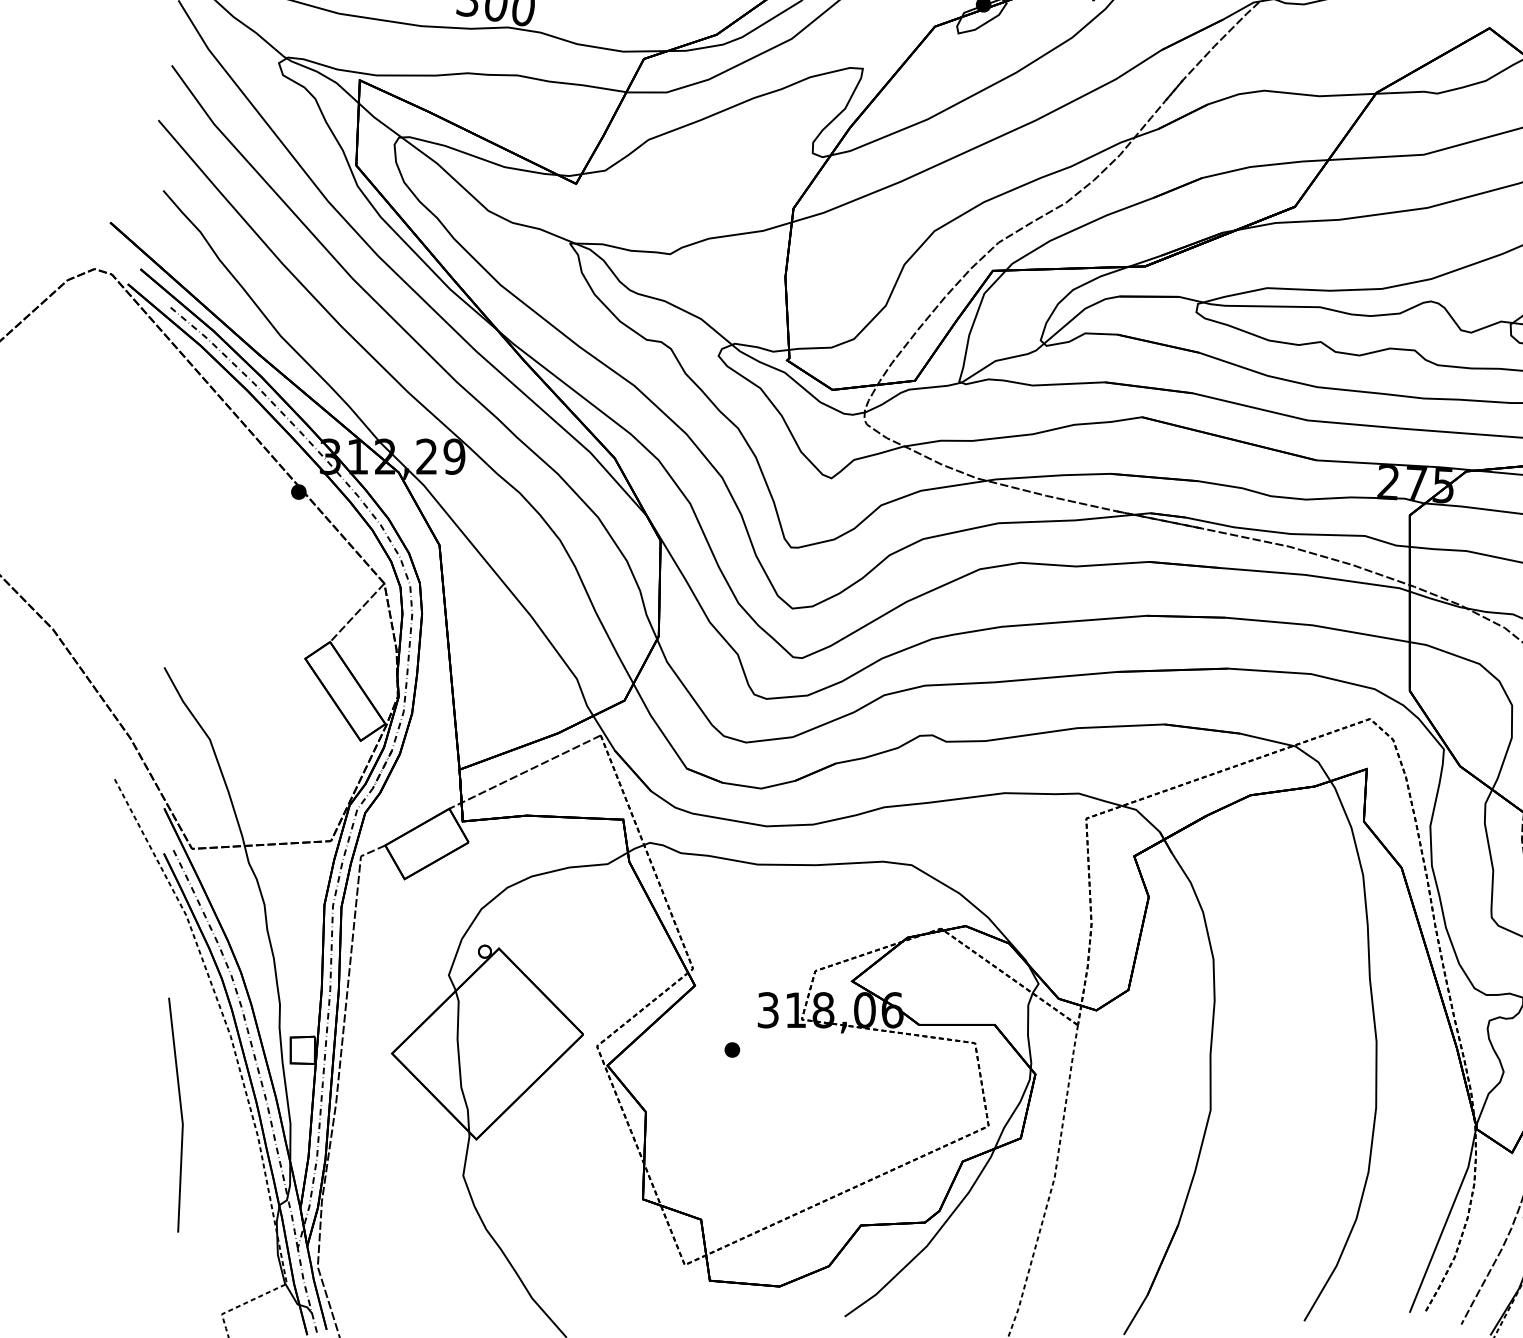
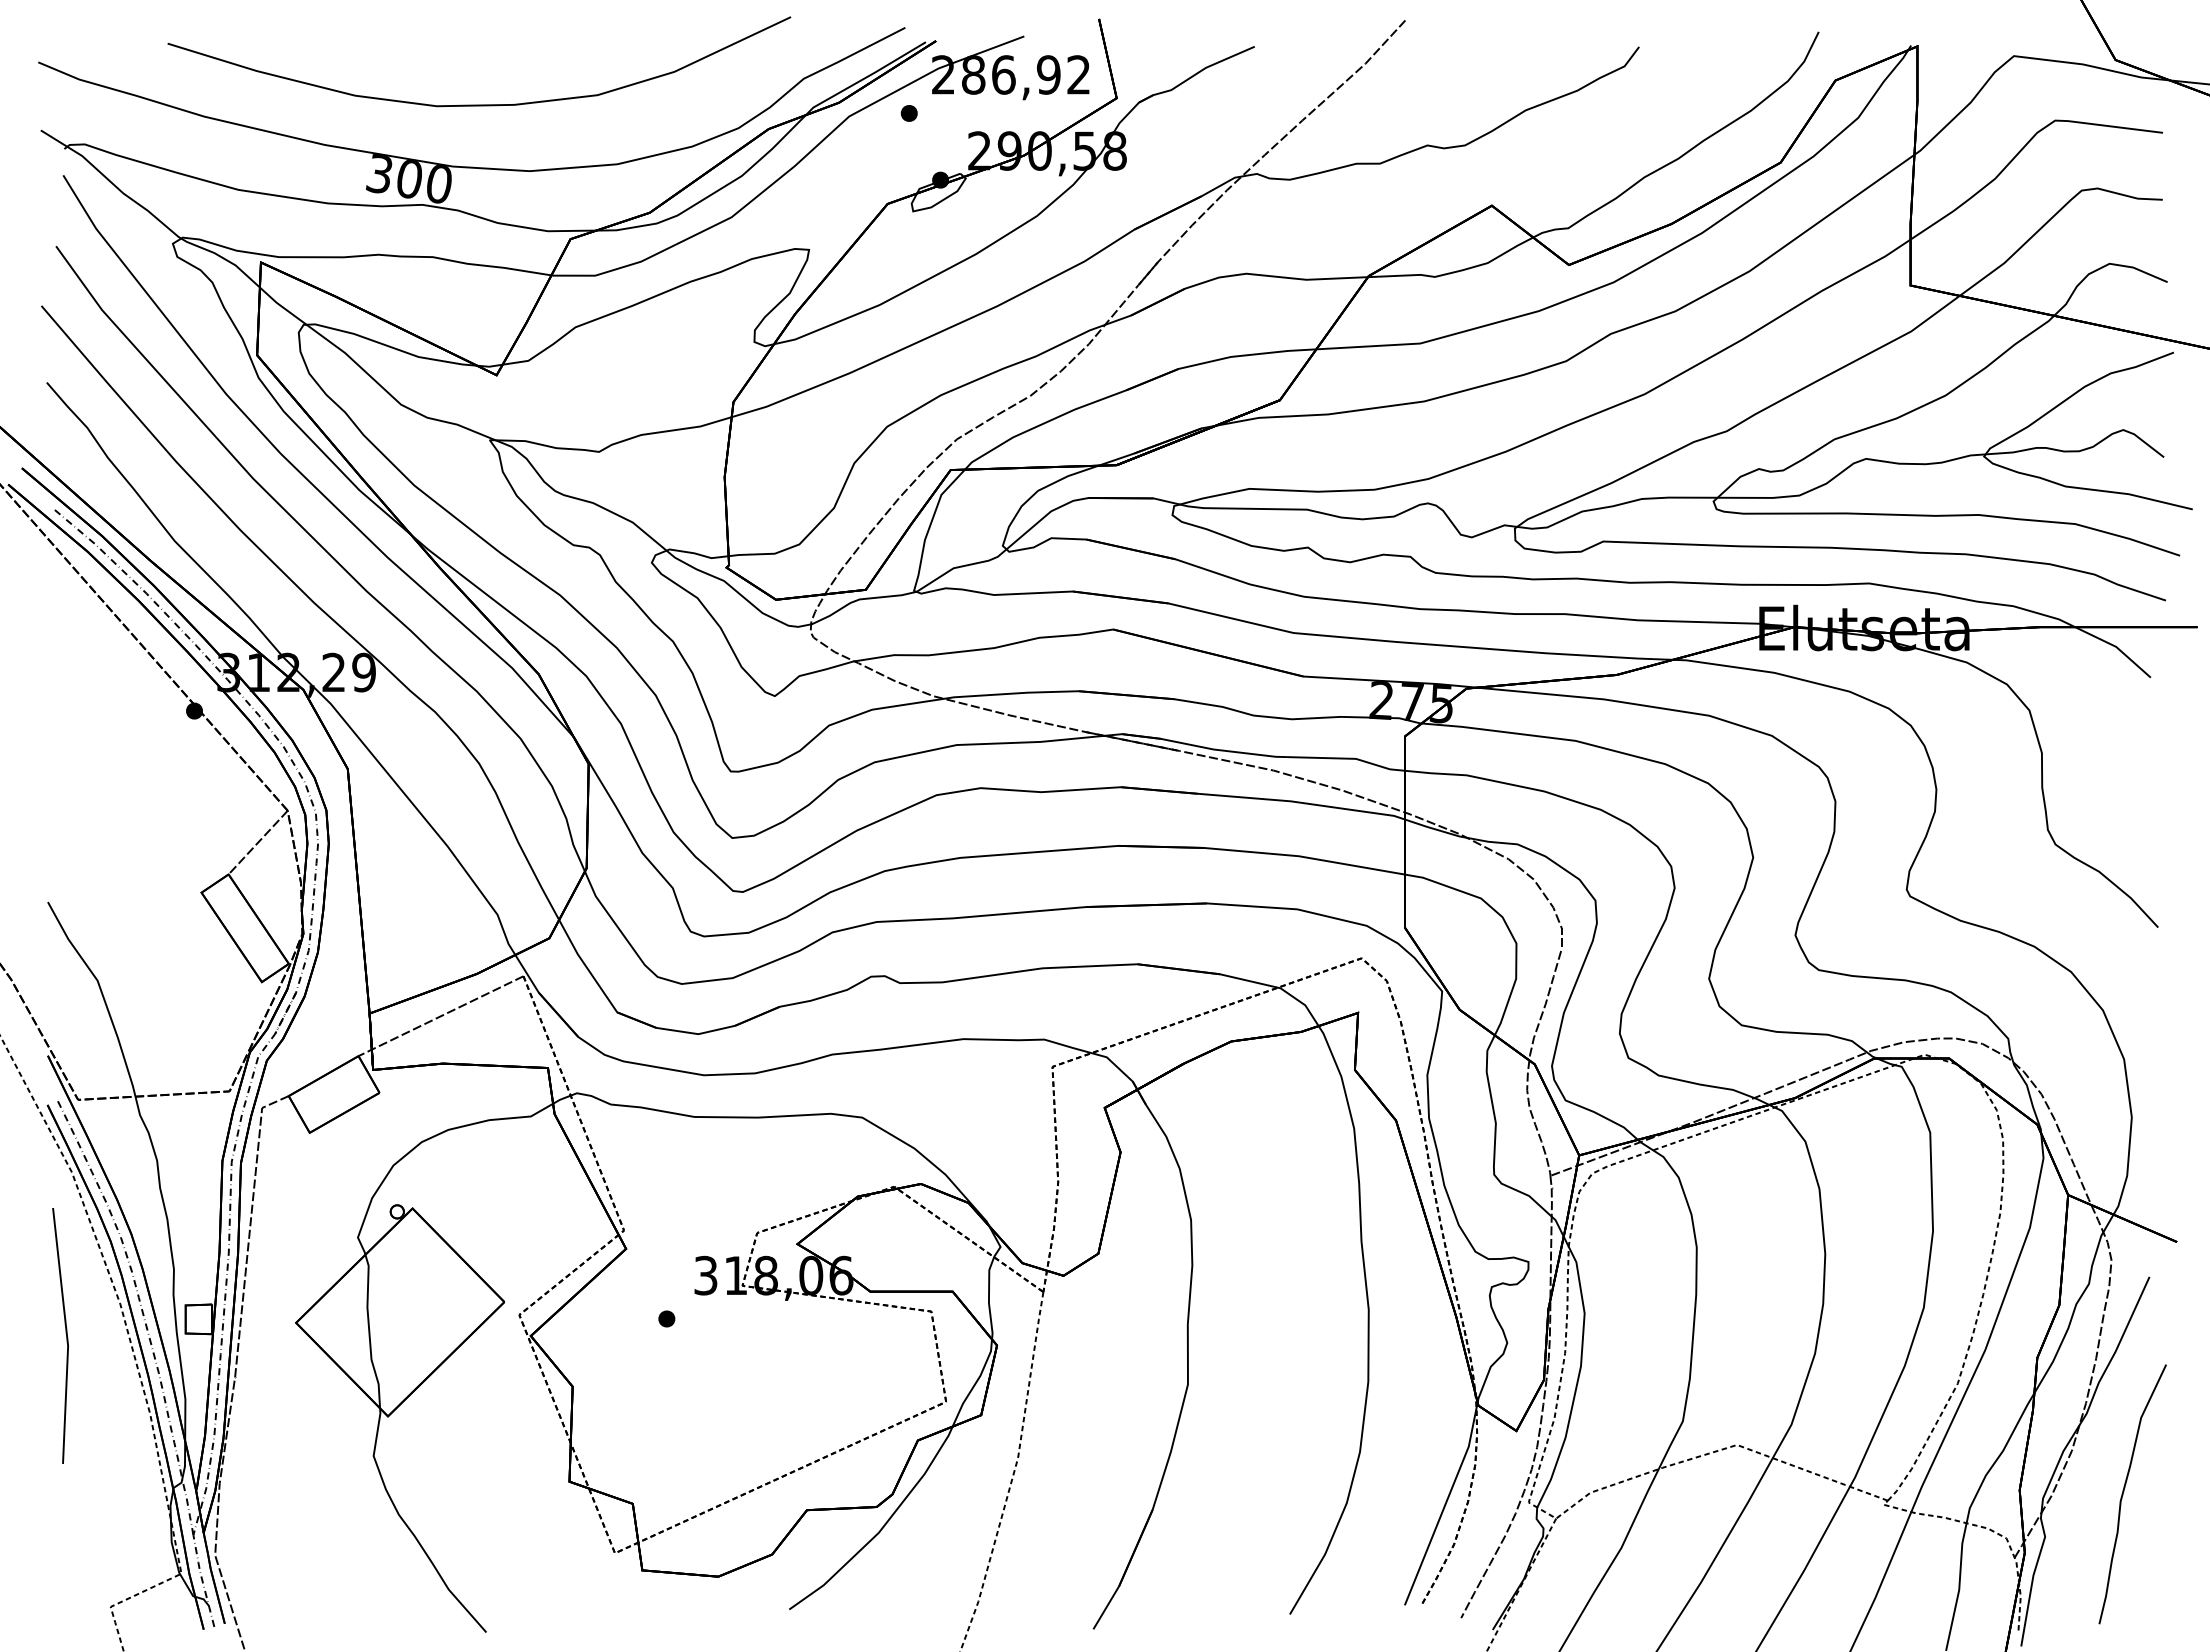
line: (180, 1112) -> (65, 1333), moved

